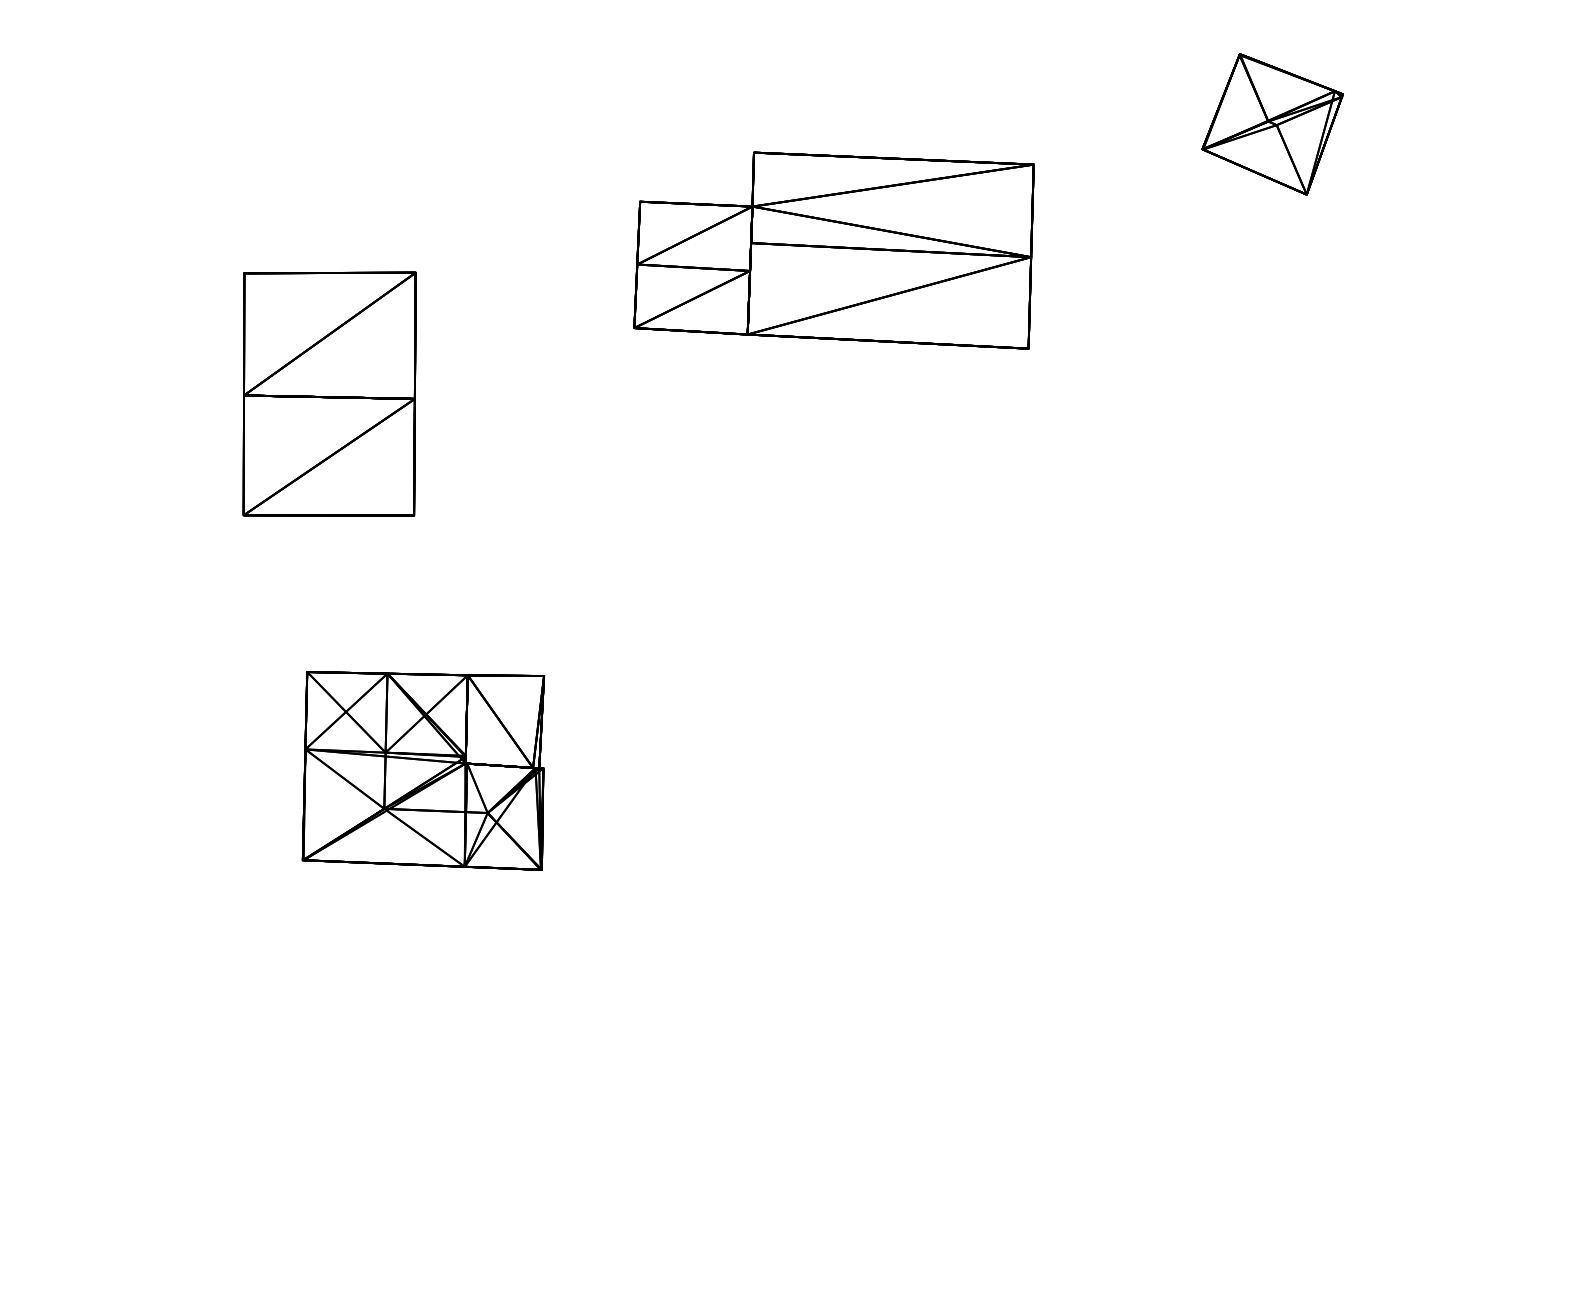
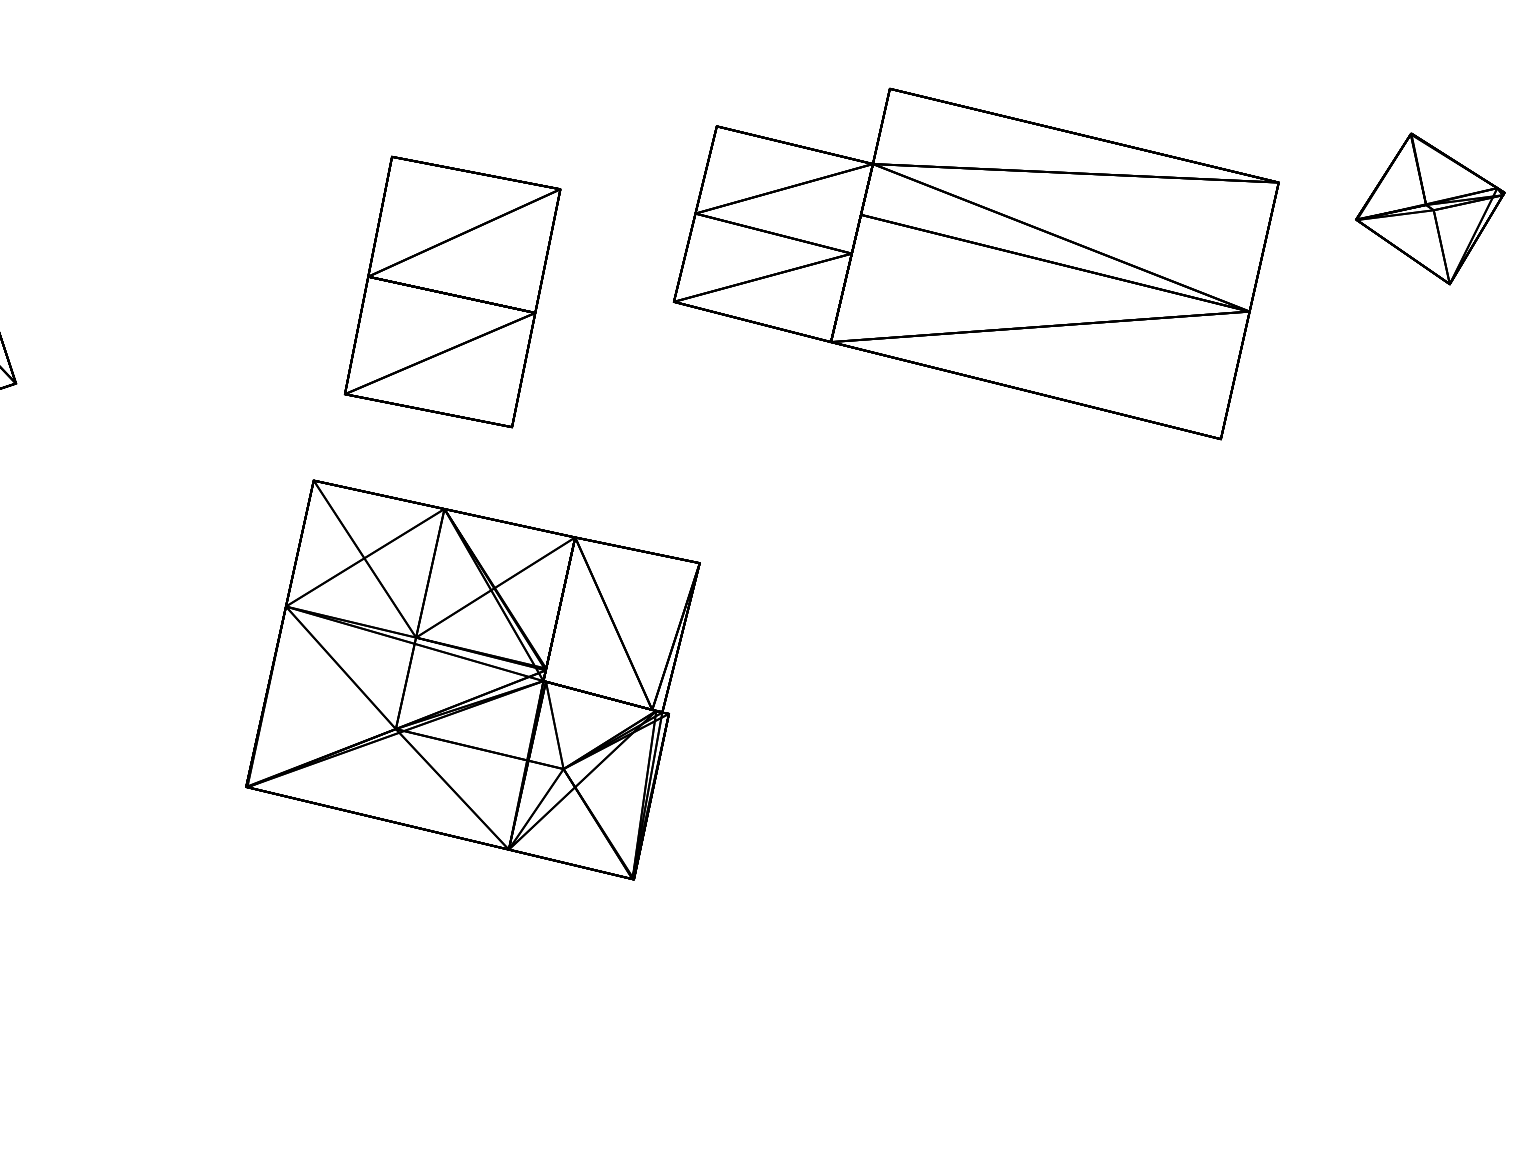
part: (833, 250) -> (974, 247), size x1.43
part: (423, 770) -> (472, 679), size x1.67

